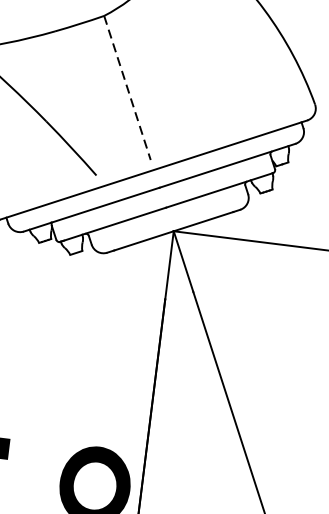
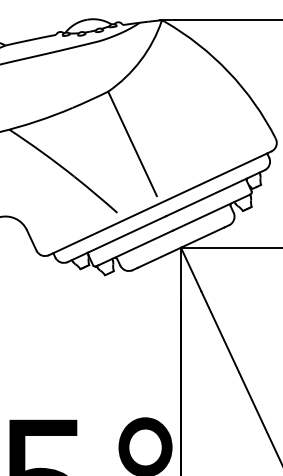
line: (127, 87) -> (132, 143), dashed -> solid

